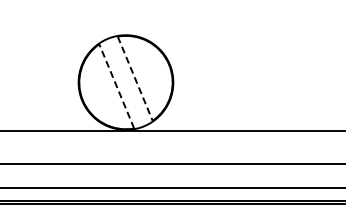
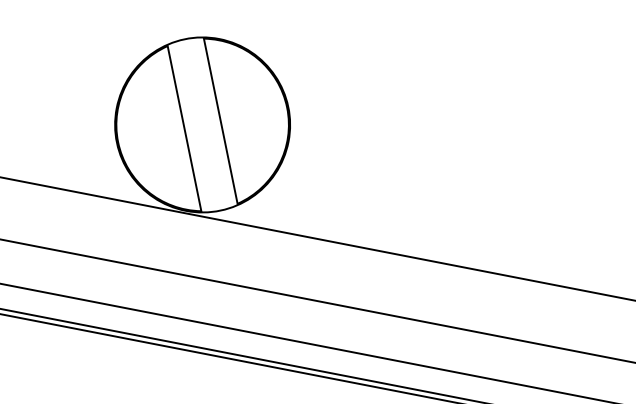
line: (135, 78) -> (221, 120), dashed -> solid
line: (116, 86) -> (184, 128), dashed -> solid

